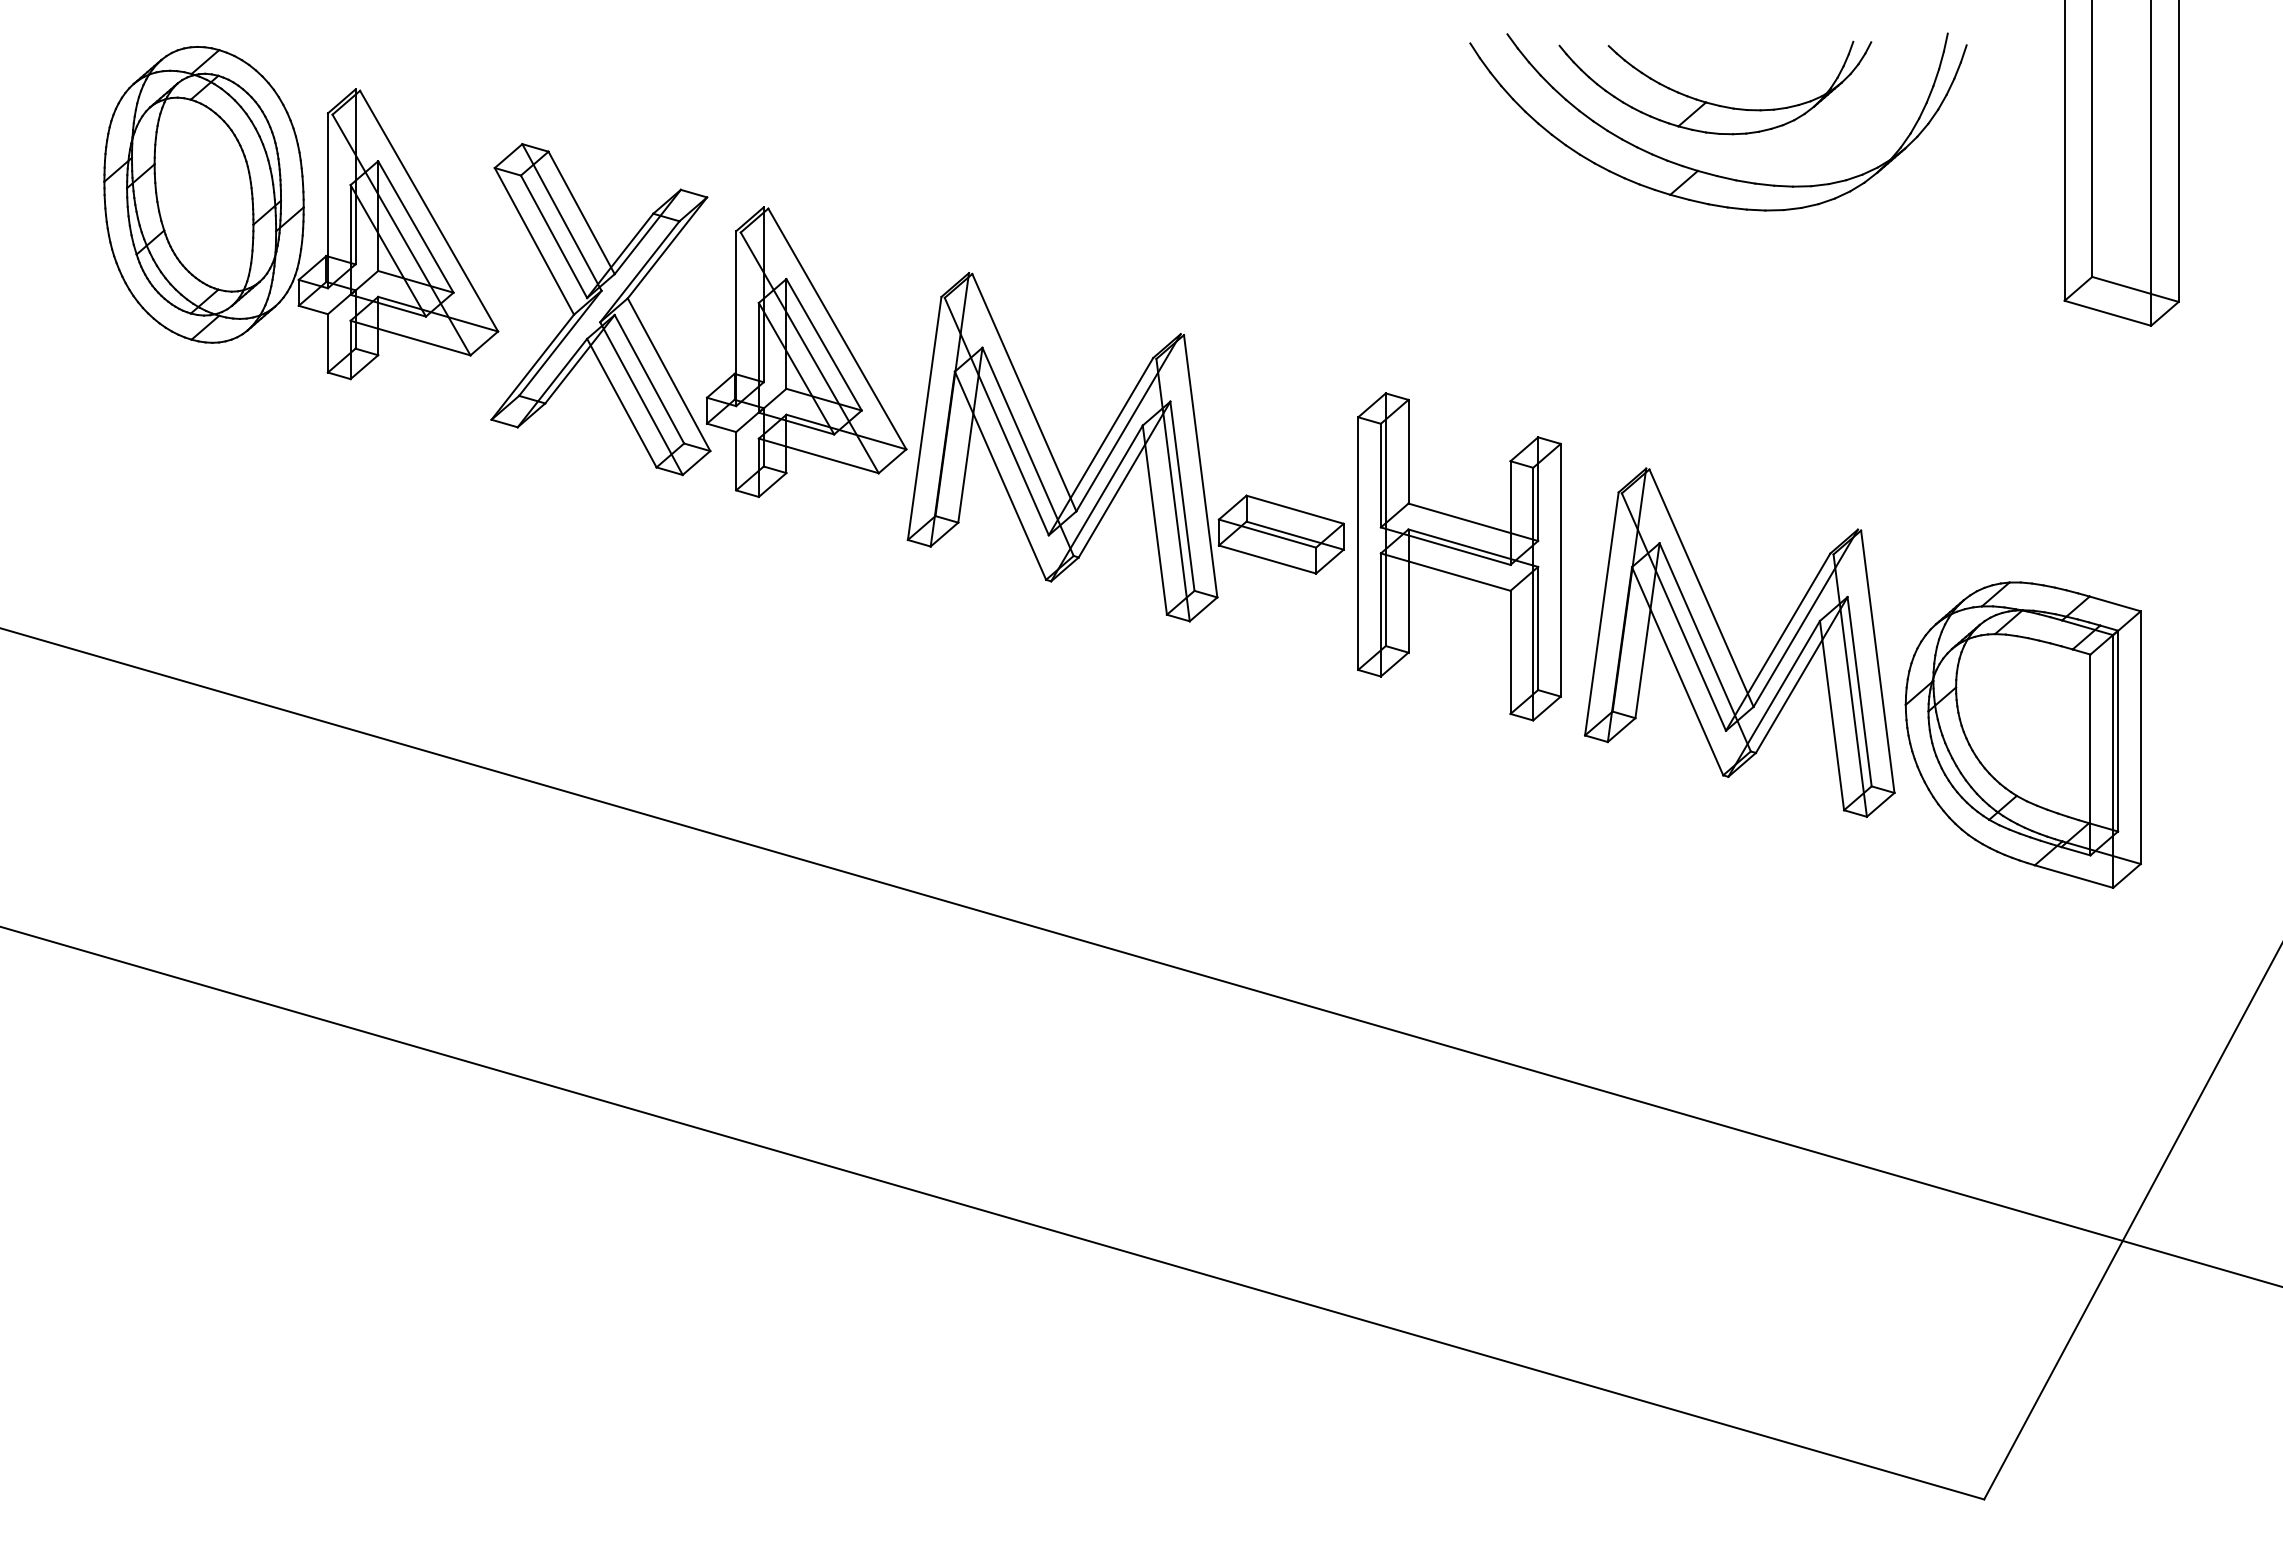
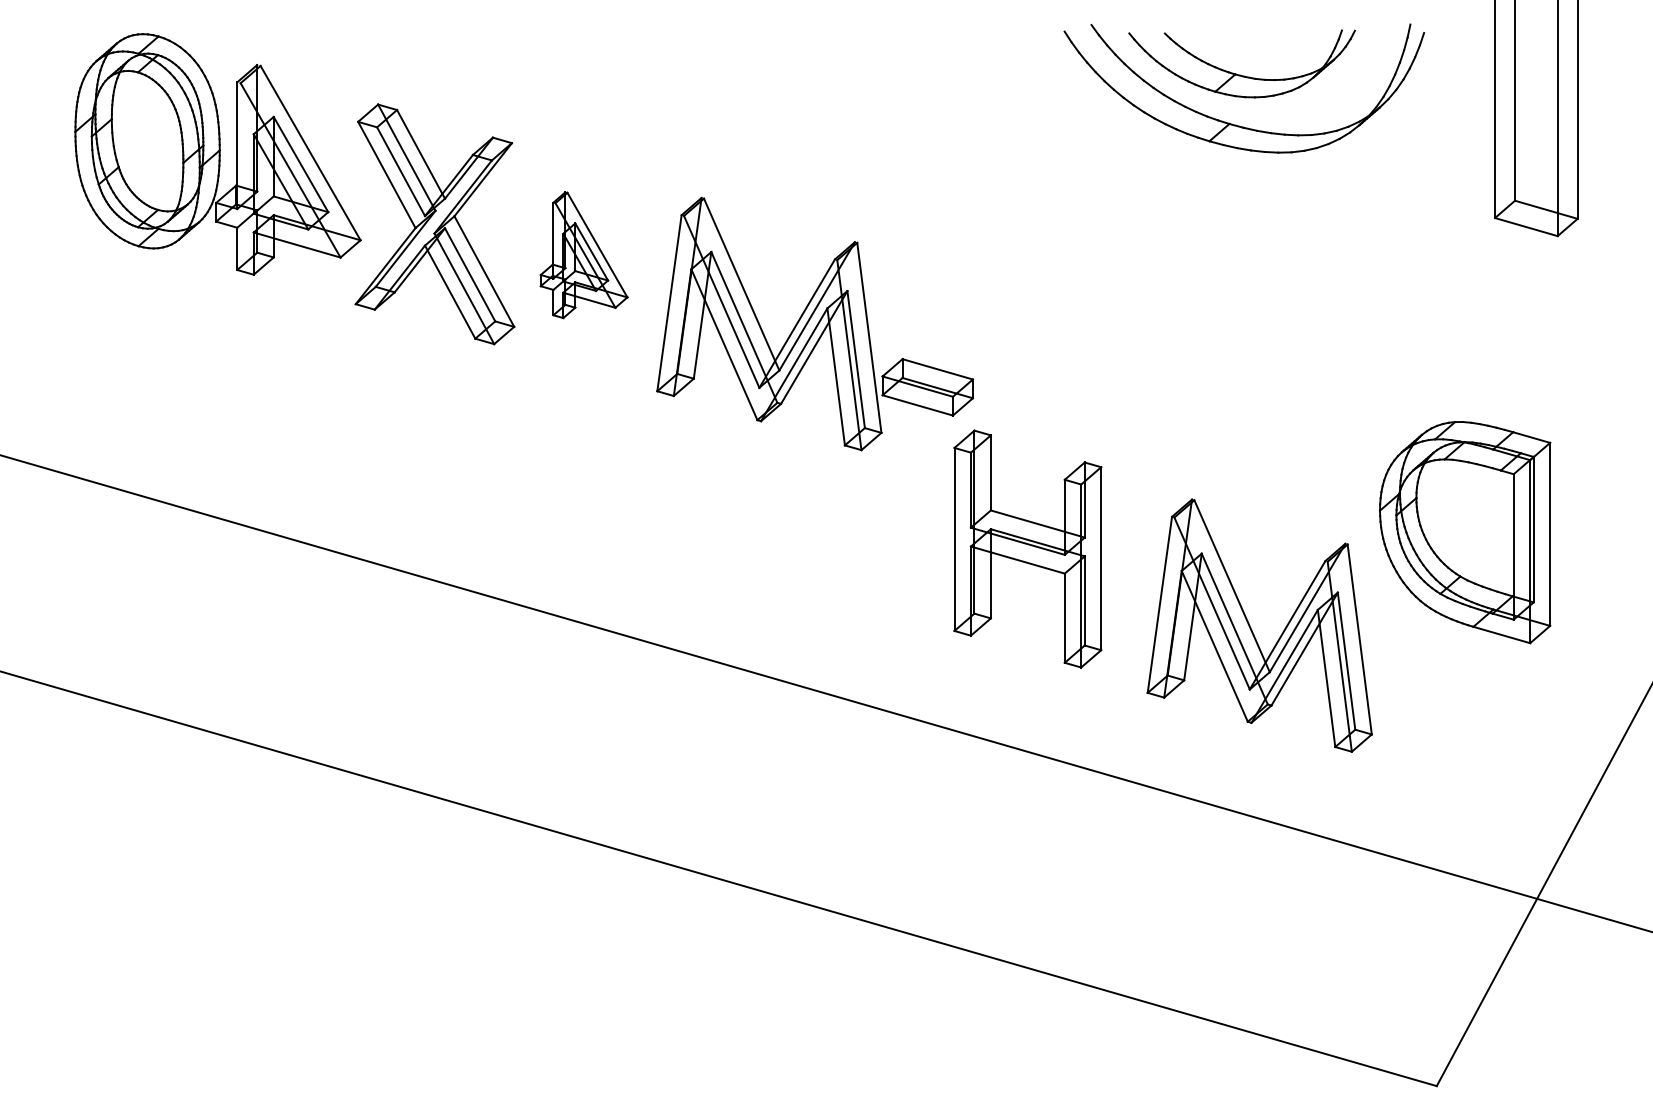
part: (806, 351) -> (583, 254), size x0.6
part: (1459, 556) -> (1027, 548), moved
part: (1728, 646) -> (1251, 628), moved

